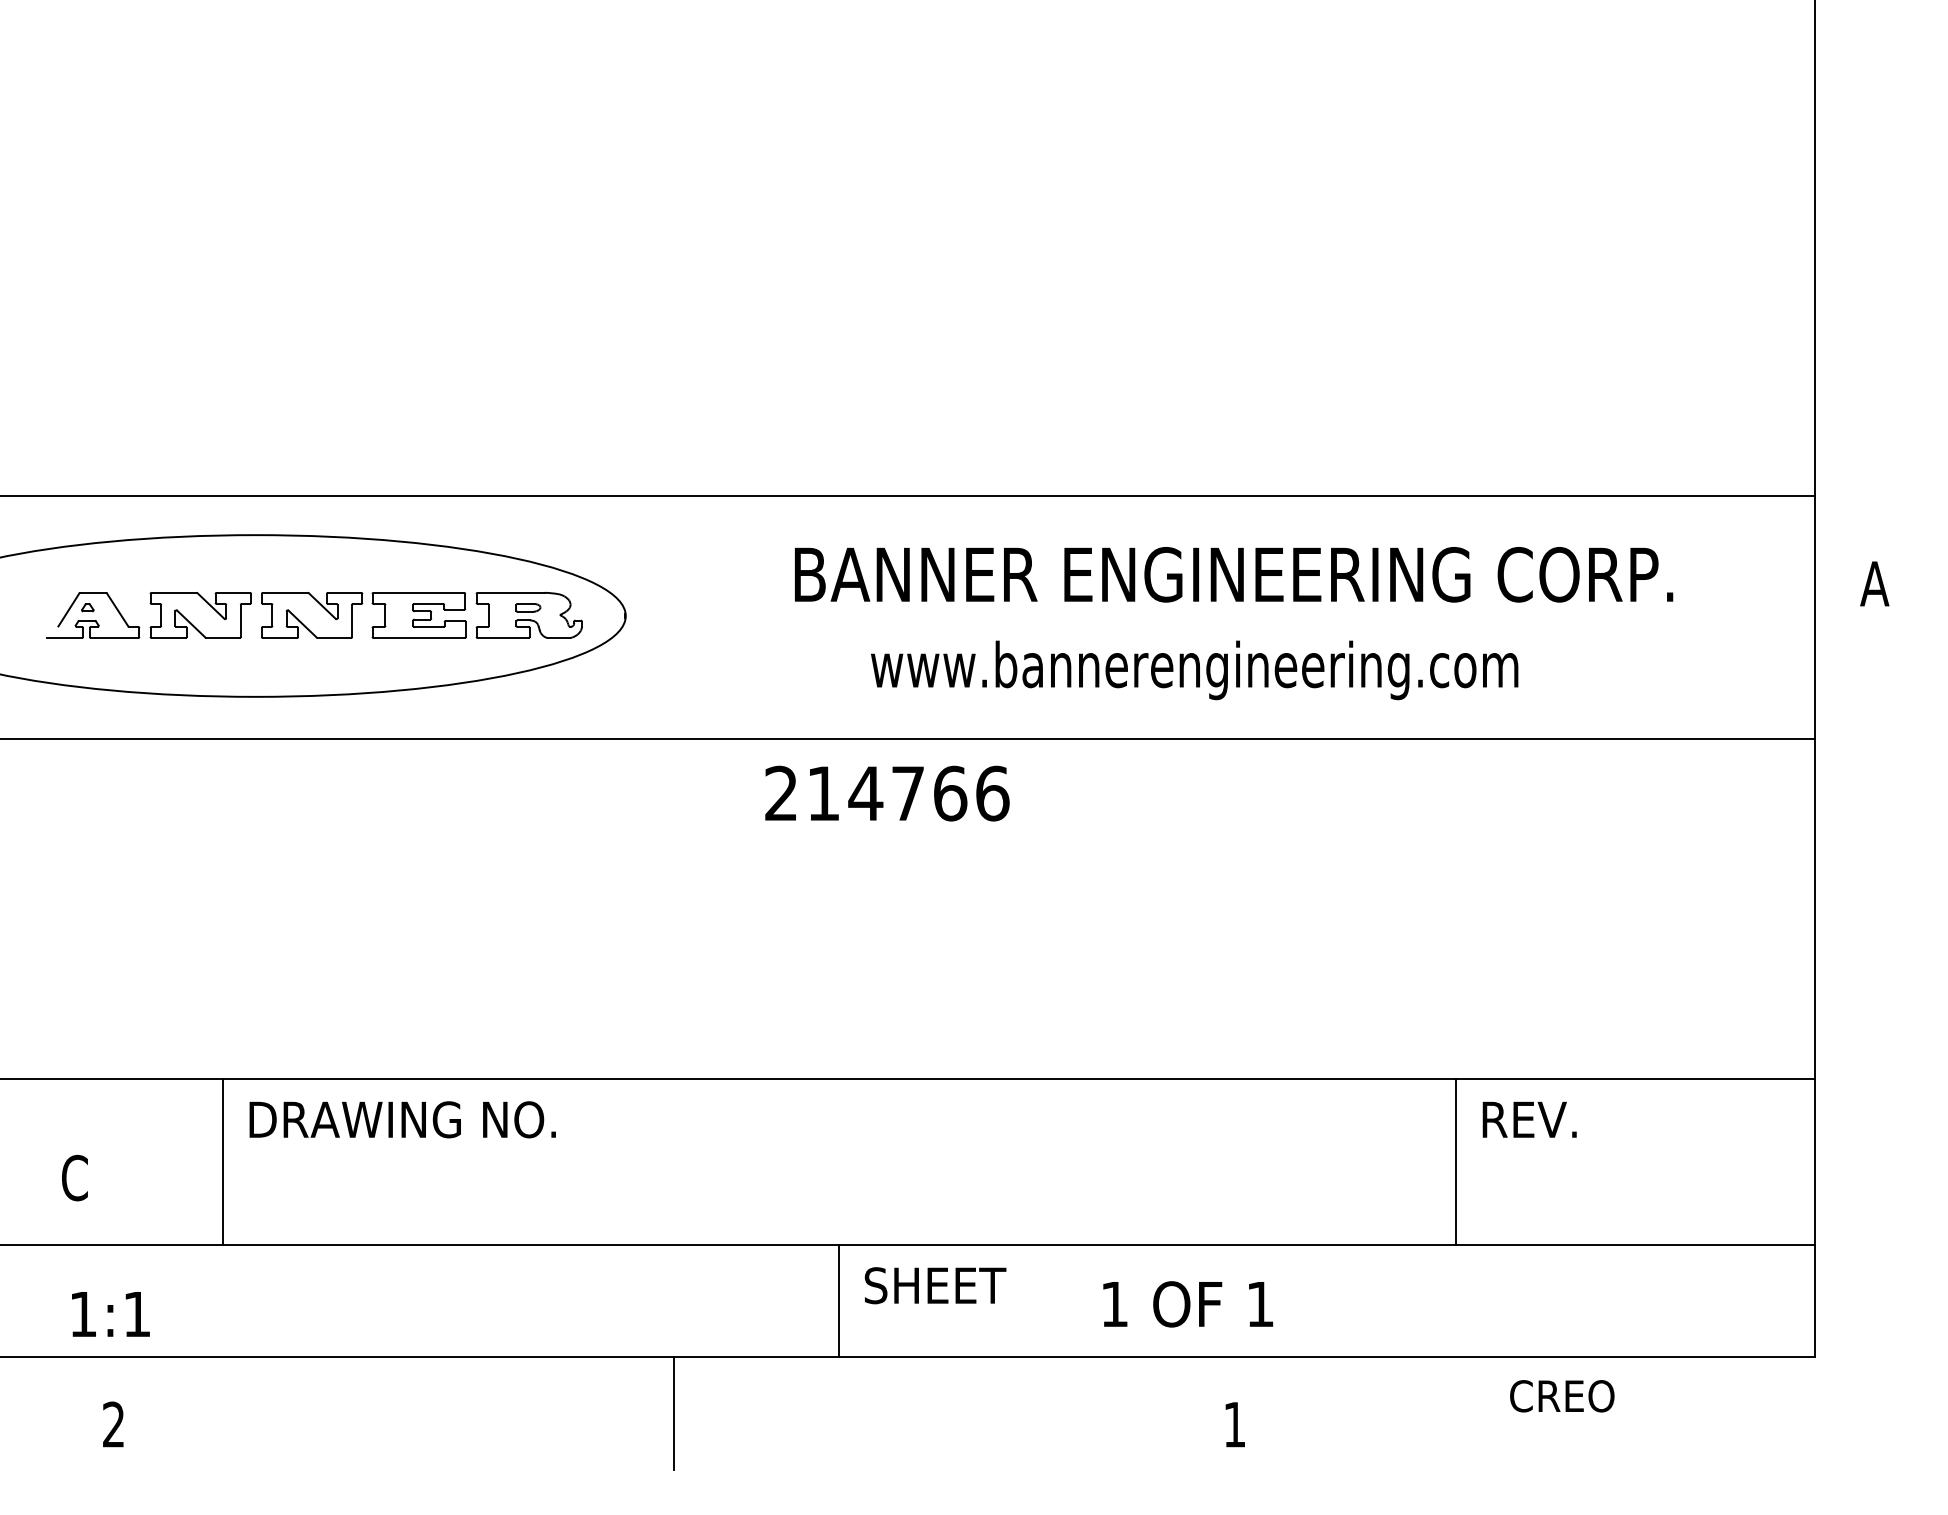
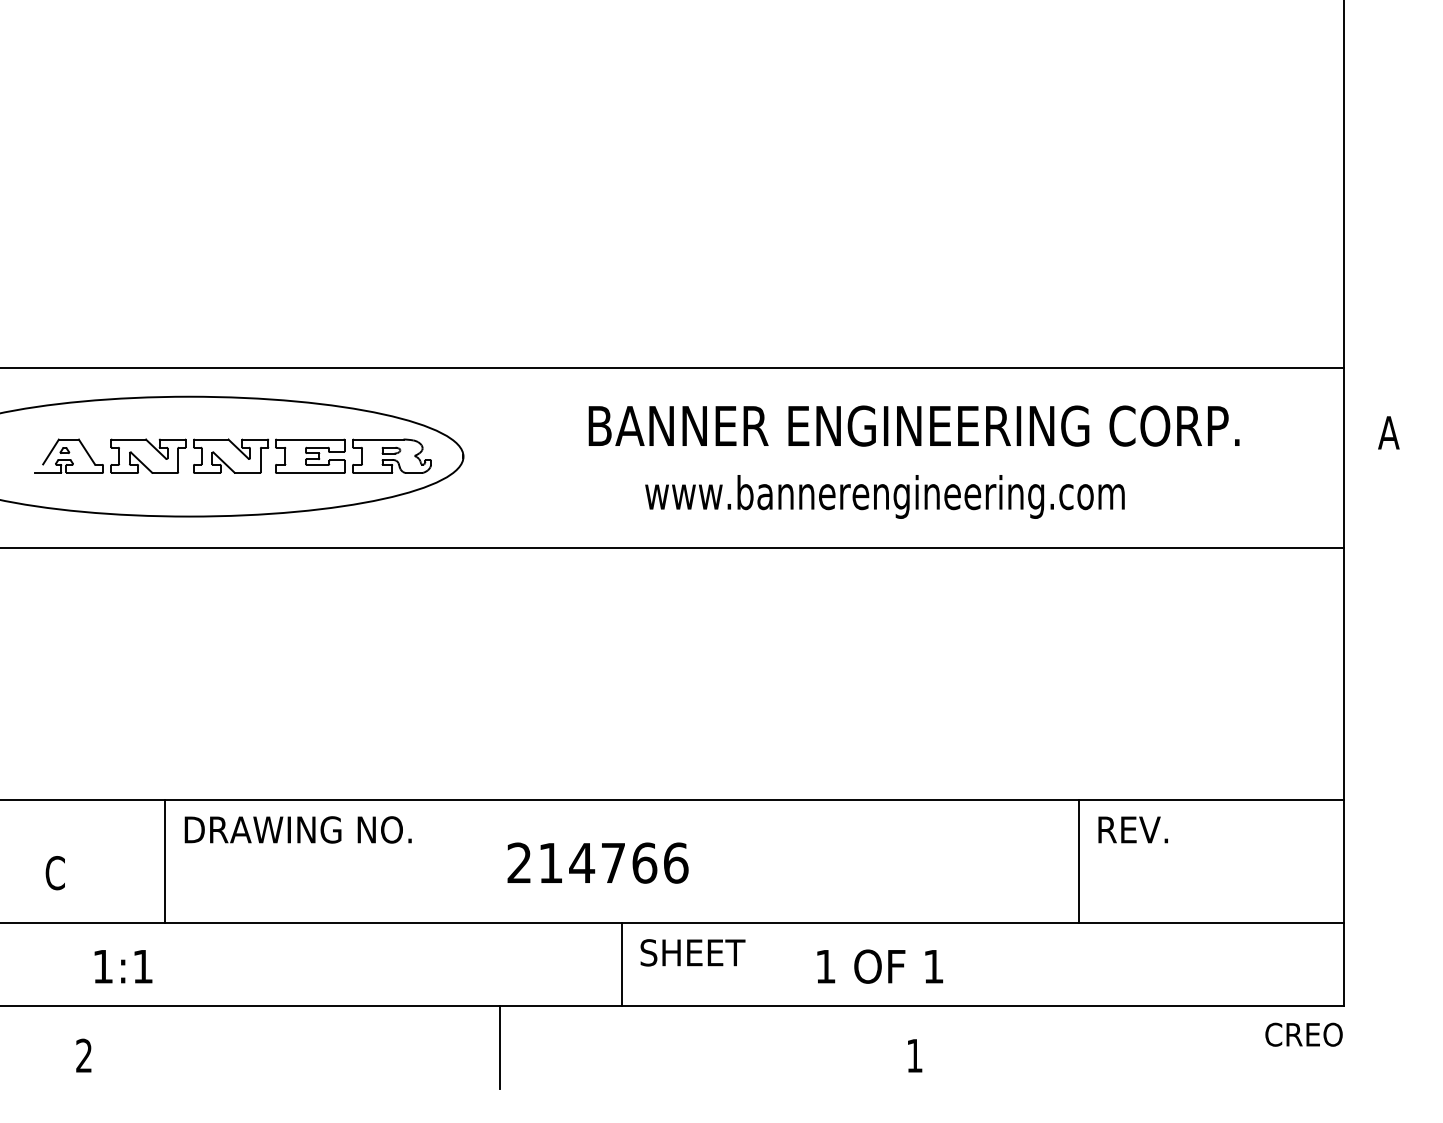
text: (887, 793) -> (598, 863), moved
text: (110, 1314) -> (123, 966), moved
text: (1562, 1396) -> (1304, 1034), moved

